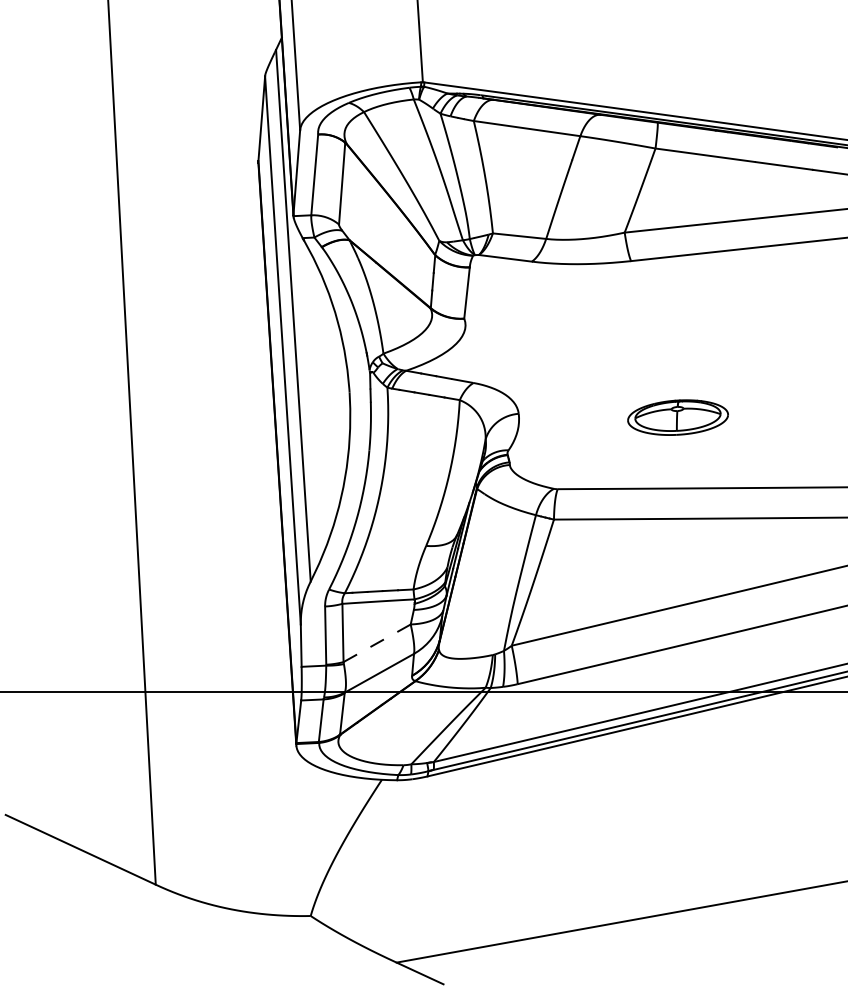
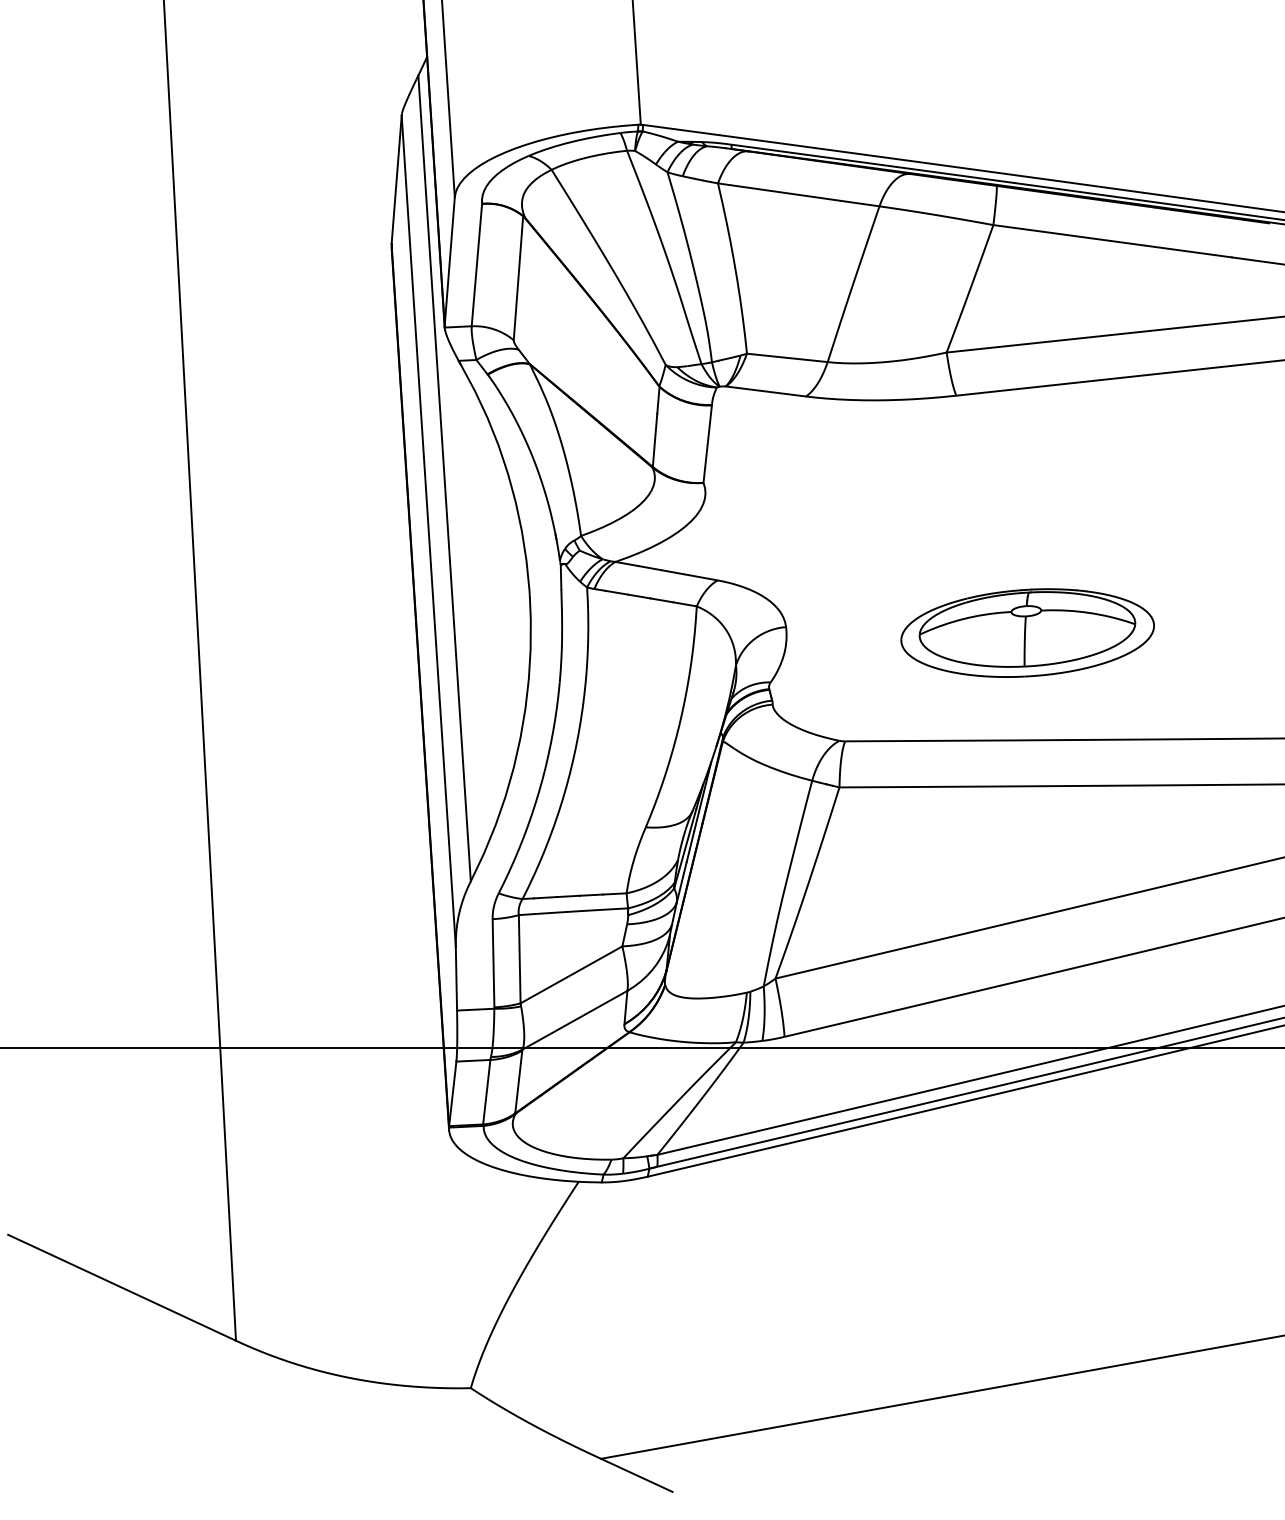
part: (677, 417) -> (1026, 632), size x1.67
line: (376, 643) -> (570, 975), dashed -> solid

